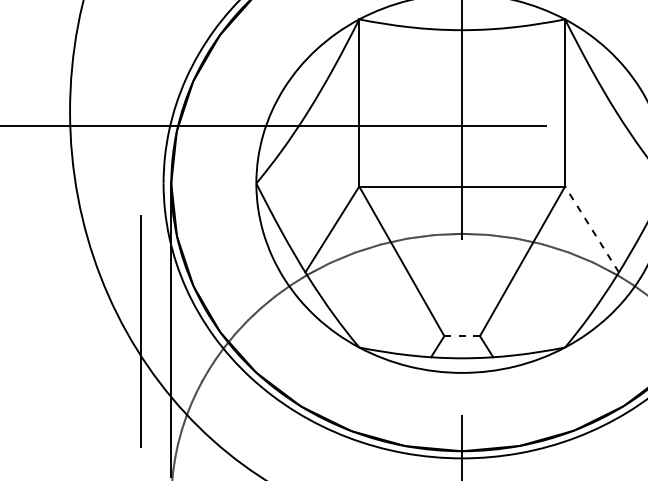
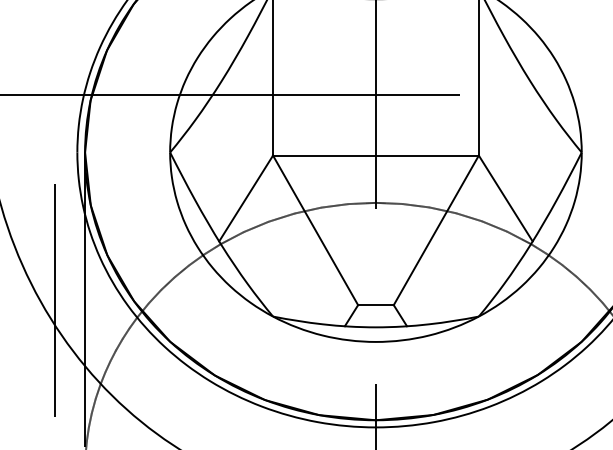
line: (591, 229) -> (505, 198), dashed -> solid
line: (462, 336) -> (376, 305), dashed -> solid

